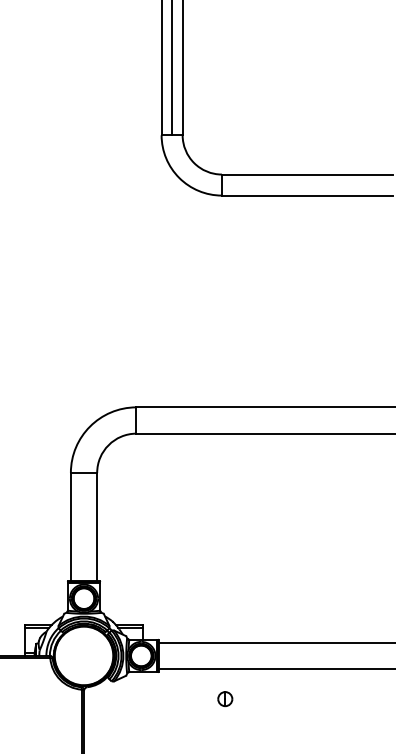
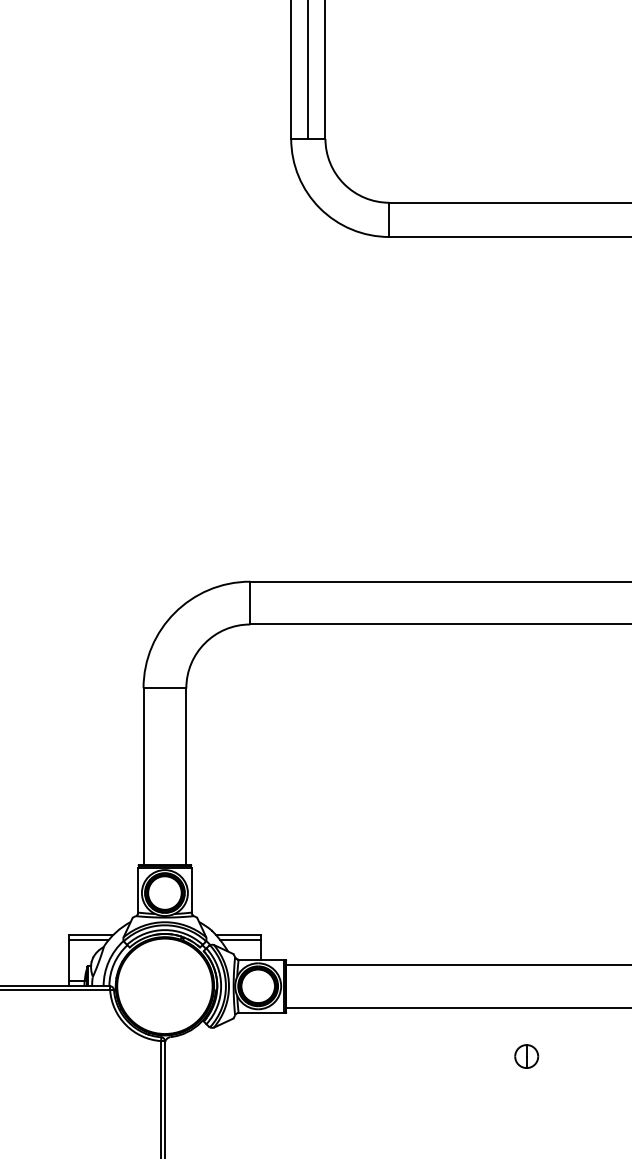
part: (225, 699) -> (527, 1057), moved

